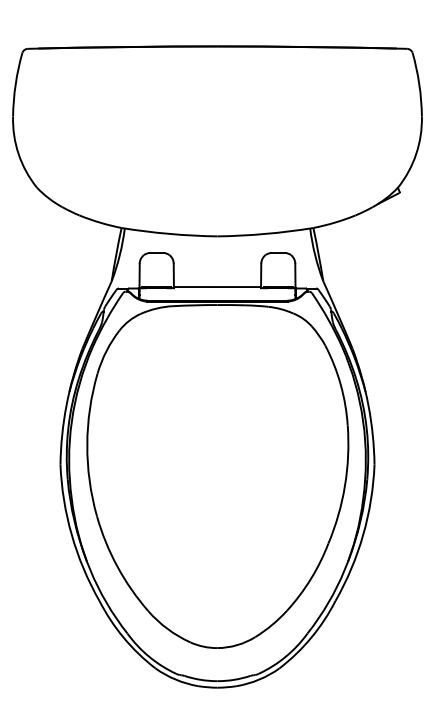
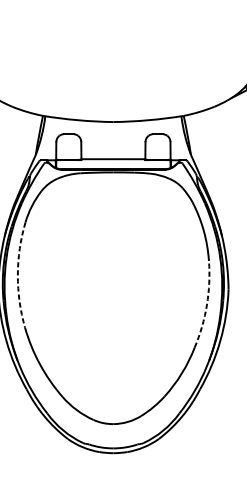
arc: (87, 444) -> (18, 274), solid -> dashed
arc: (345, 485) -> (207, 304), solid -> dashed

